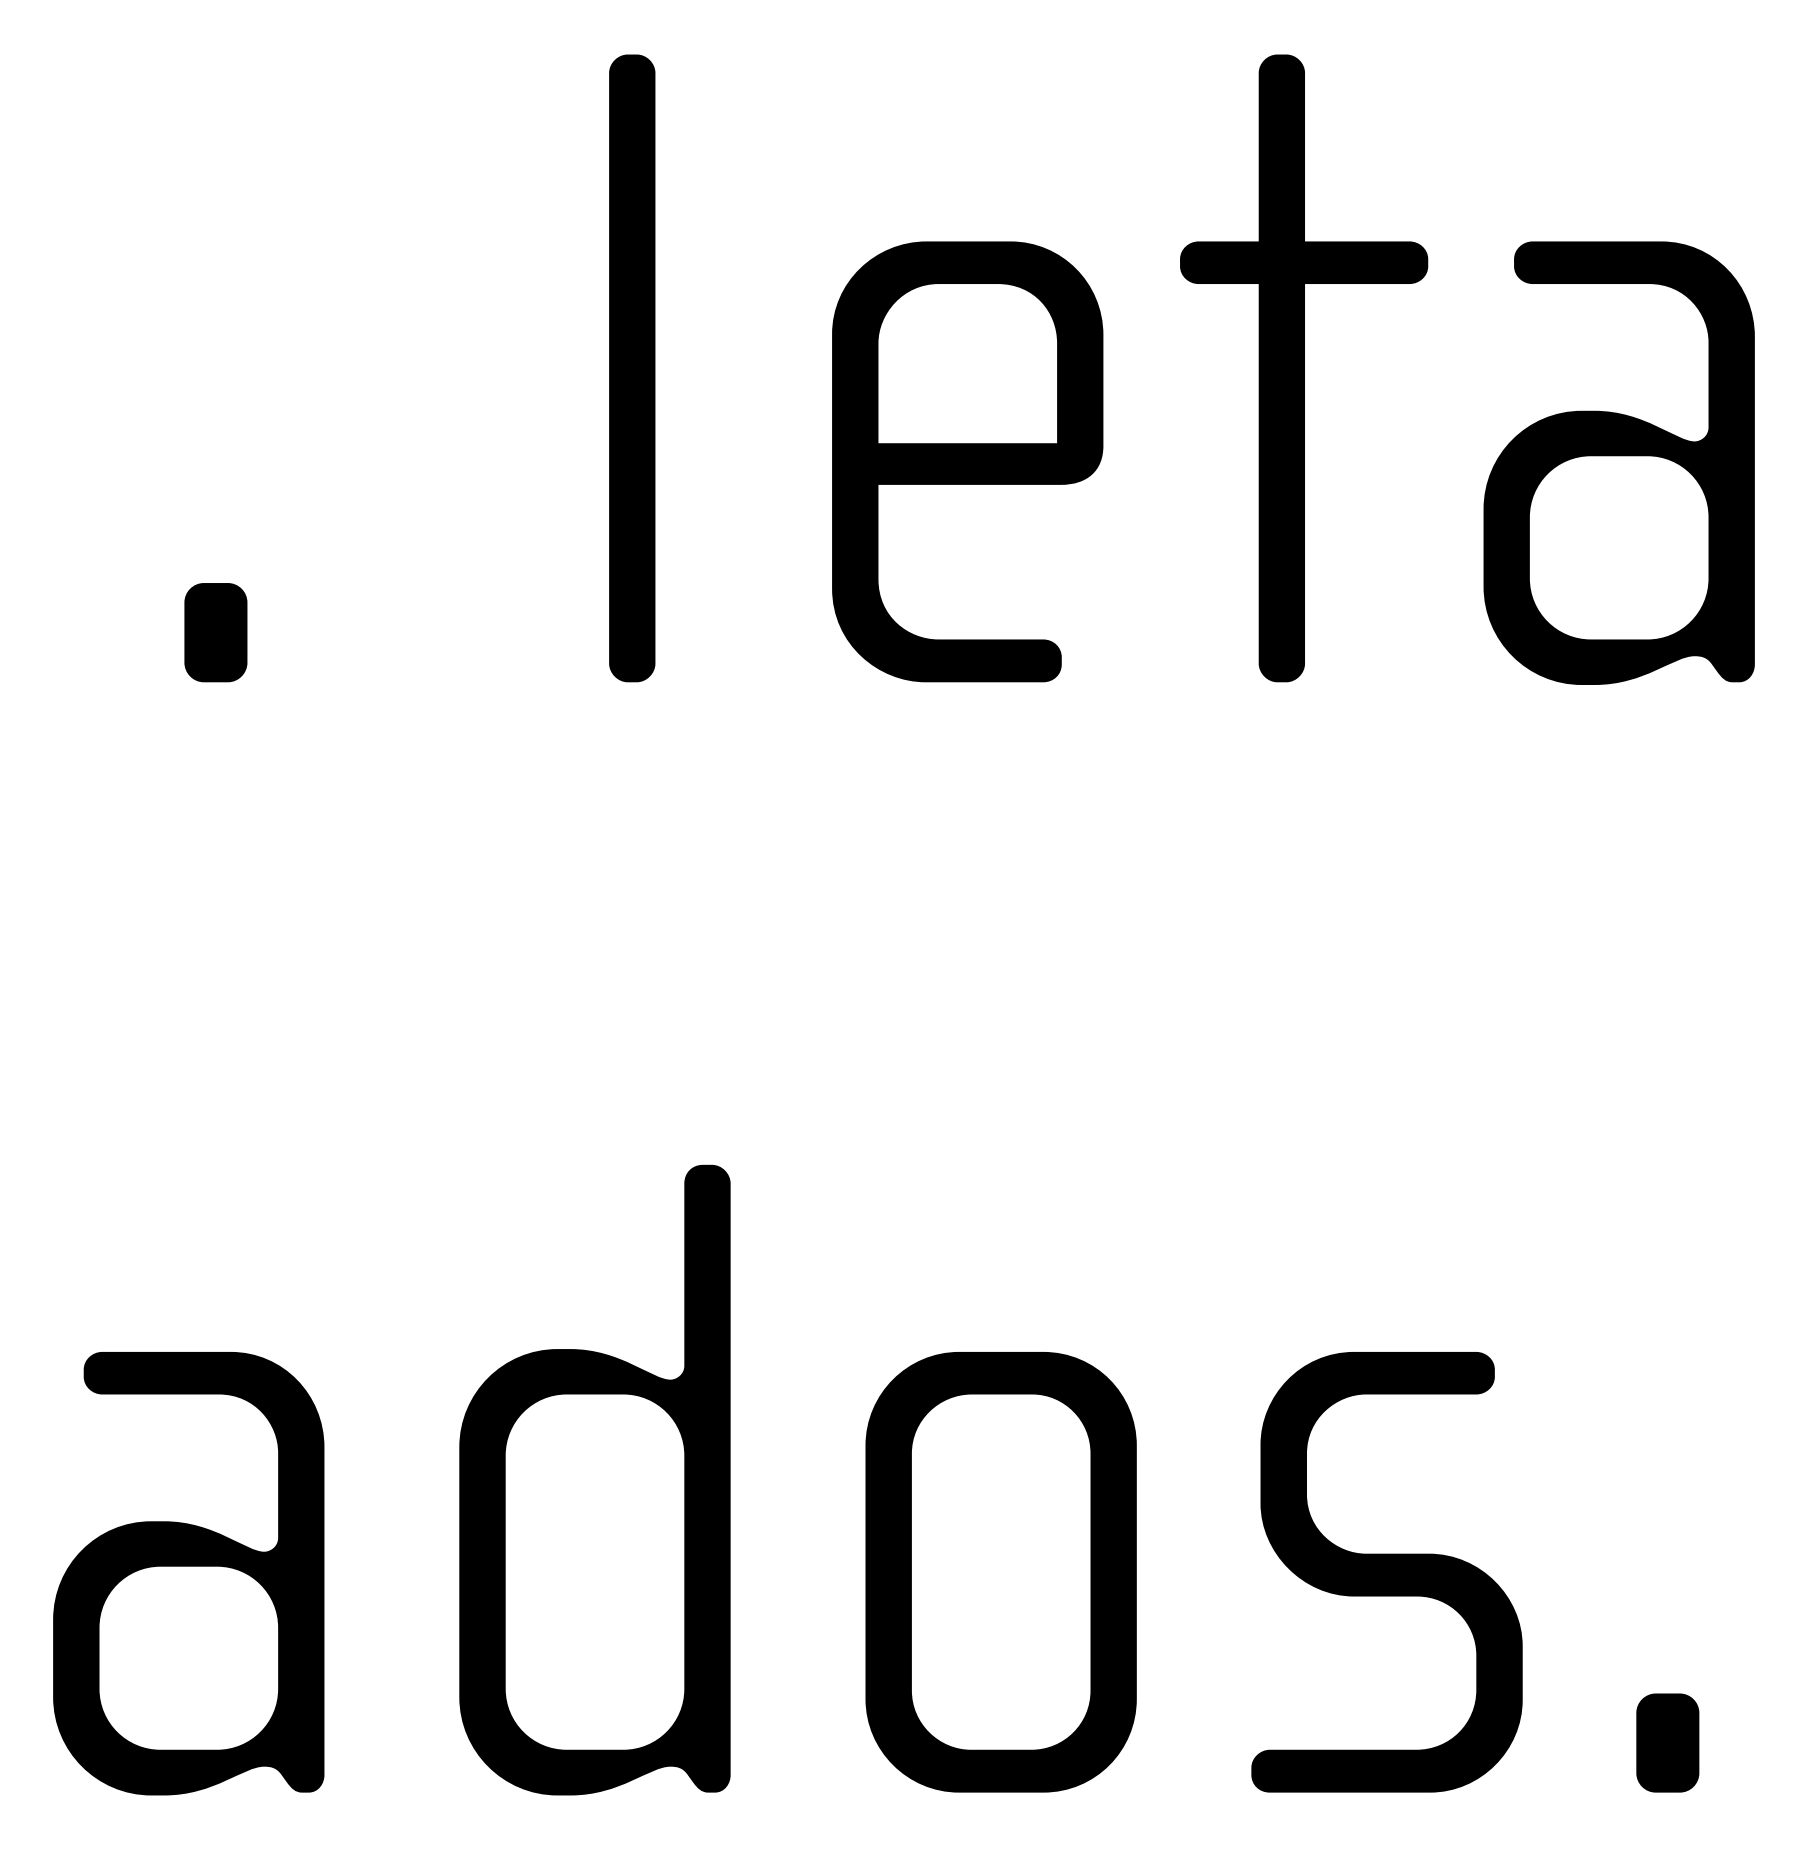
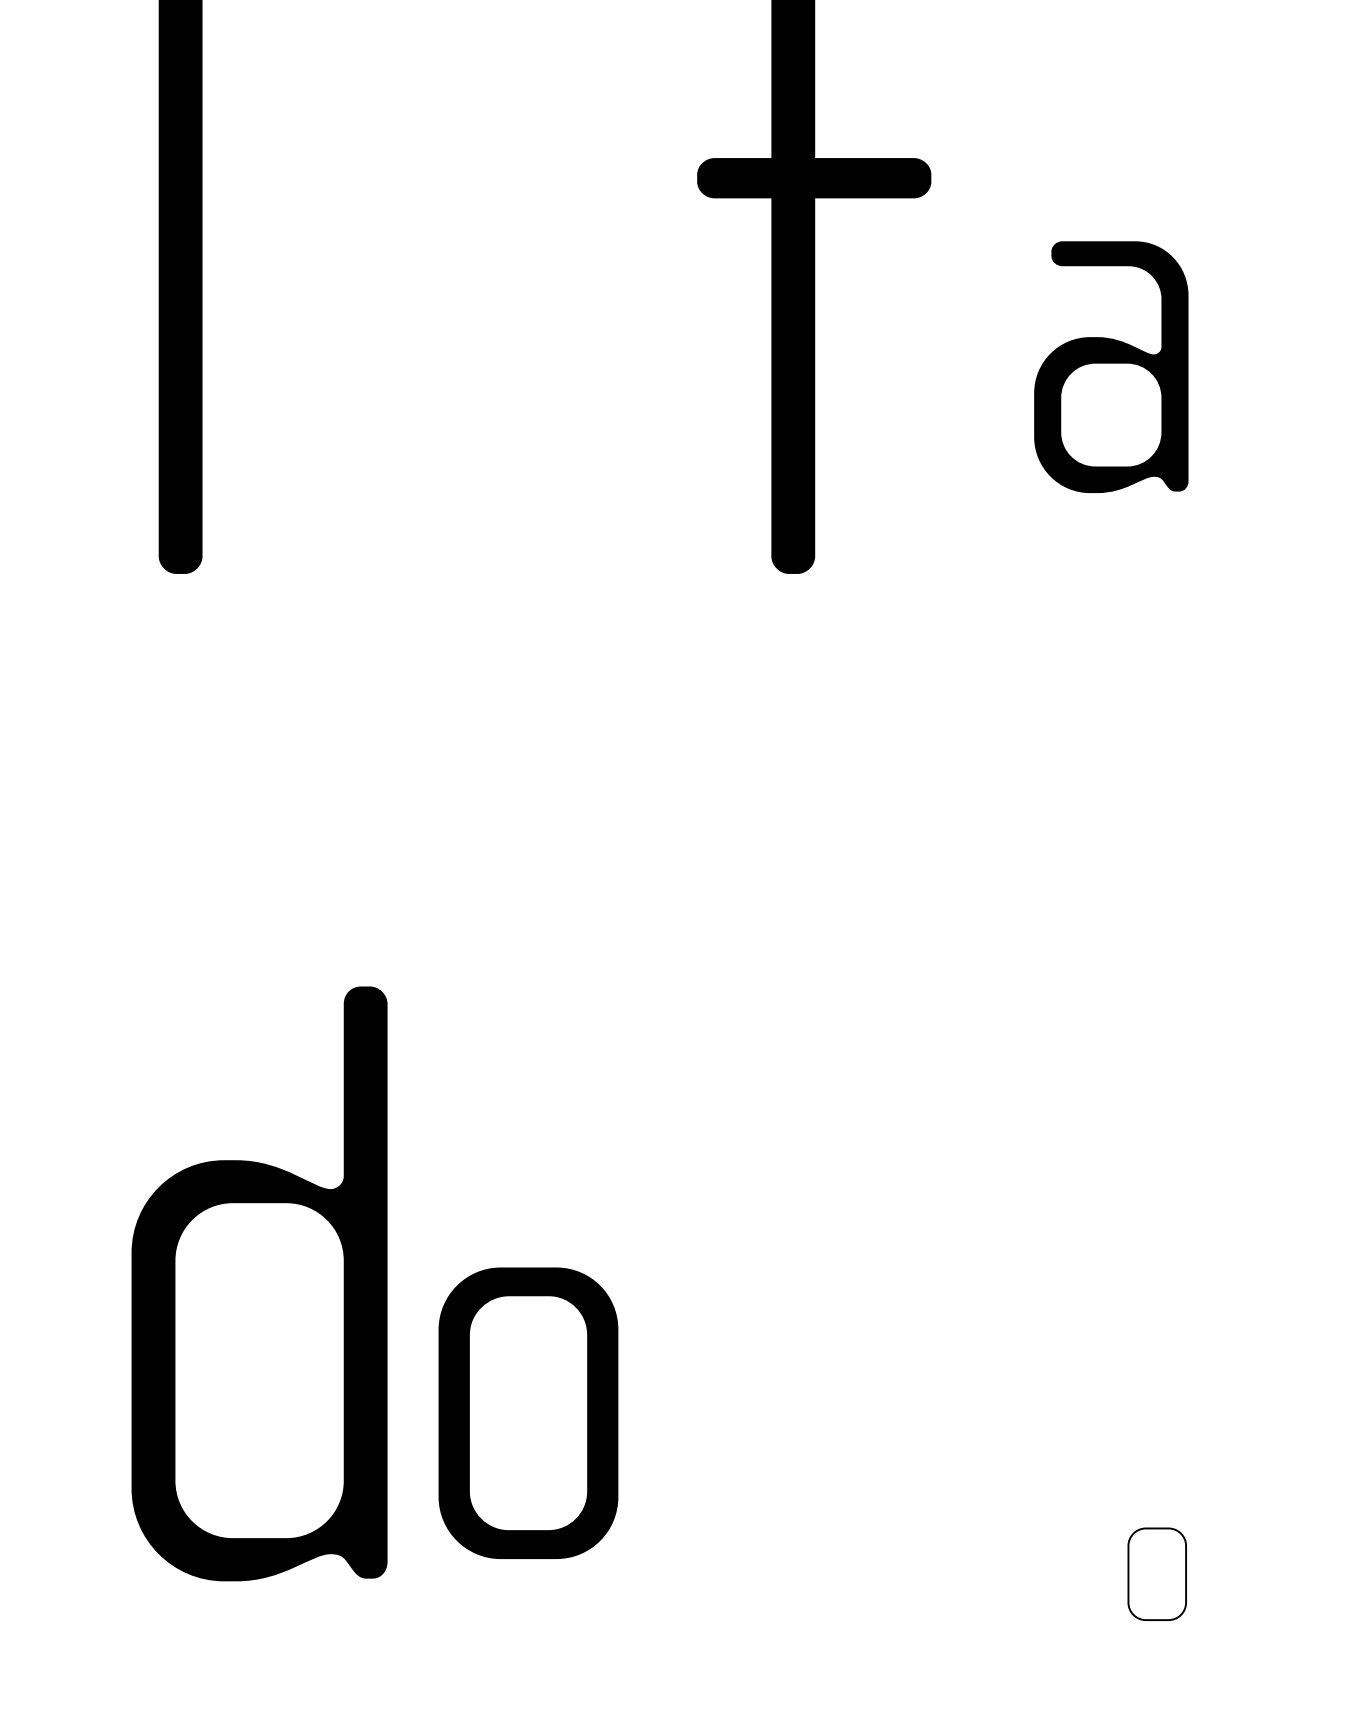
part: (967, 461) -> (496, 365), removed
part: (1618, 462) -> (1110, 366), size x0.6
part: (594, 1479) -> (259, 1283), moved
part: (1000, 1572) -> (527, 1413), size x0.7
part: (1386, 1572) -> (891, 1413), removed
fill: (1667, 1742) -> (1156, 1573), removed

